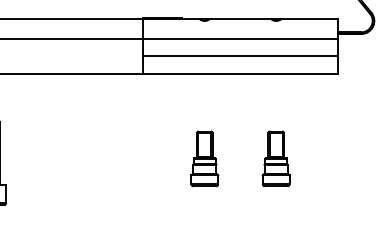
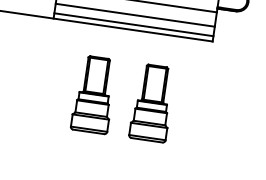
line: (240, 67) -> (133, 24), added
part: (204, 158) -> (93, 94), size x1.67
part: (275, 158) -> (151, 102), size x1.67

